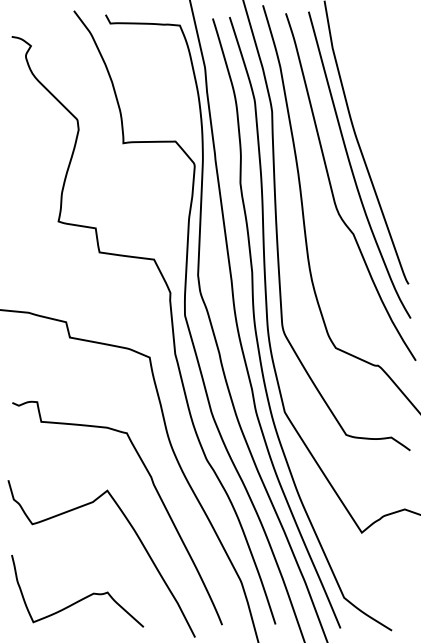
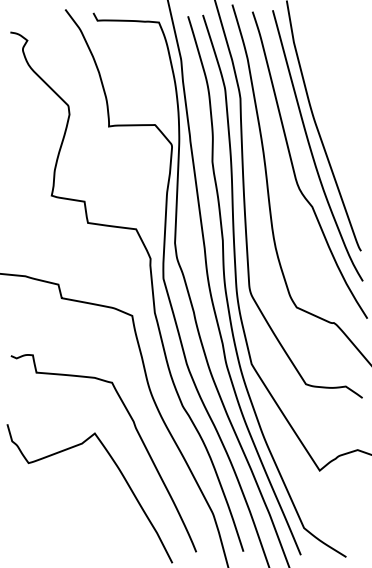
curve: (82, 598) -> (72, 528), removed

